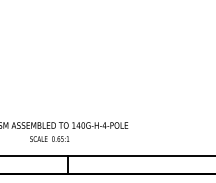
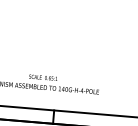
text: (49, 138) -> (43, 77), moved

